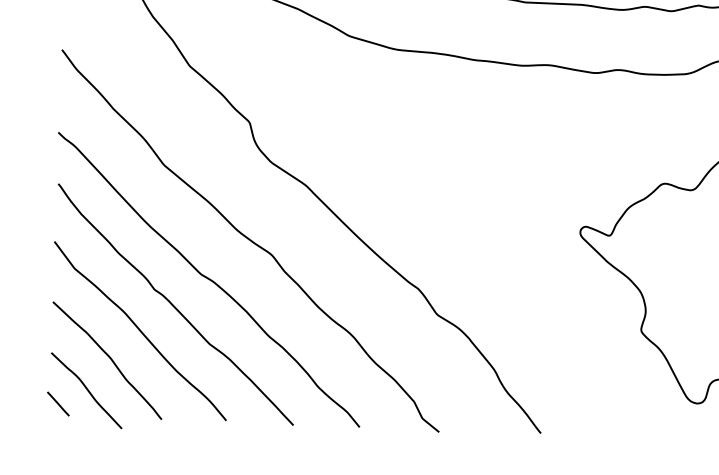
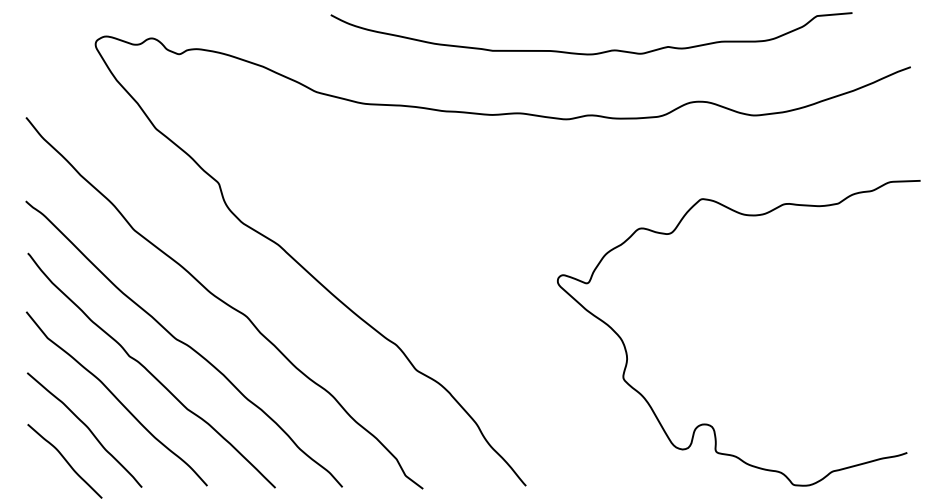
line: (57, 404) -> (36, 476), removed

